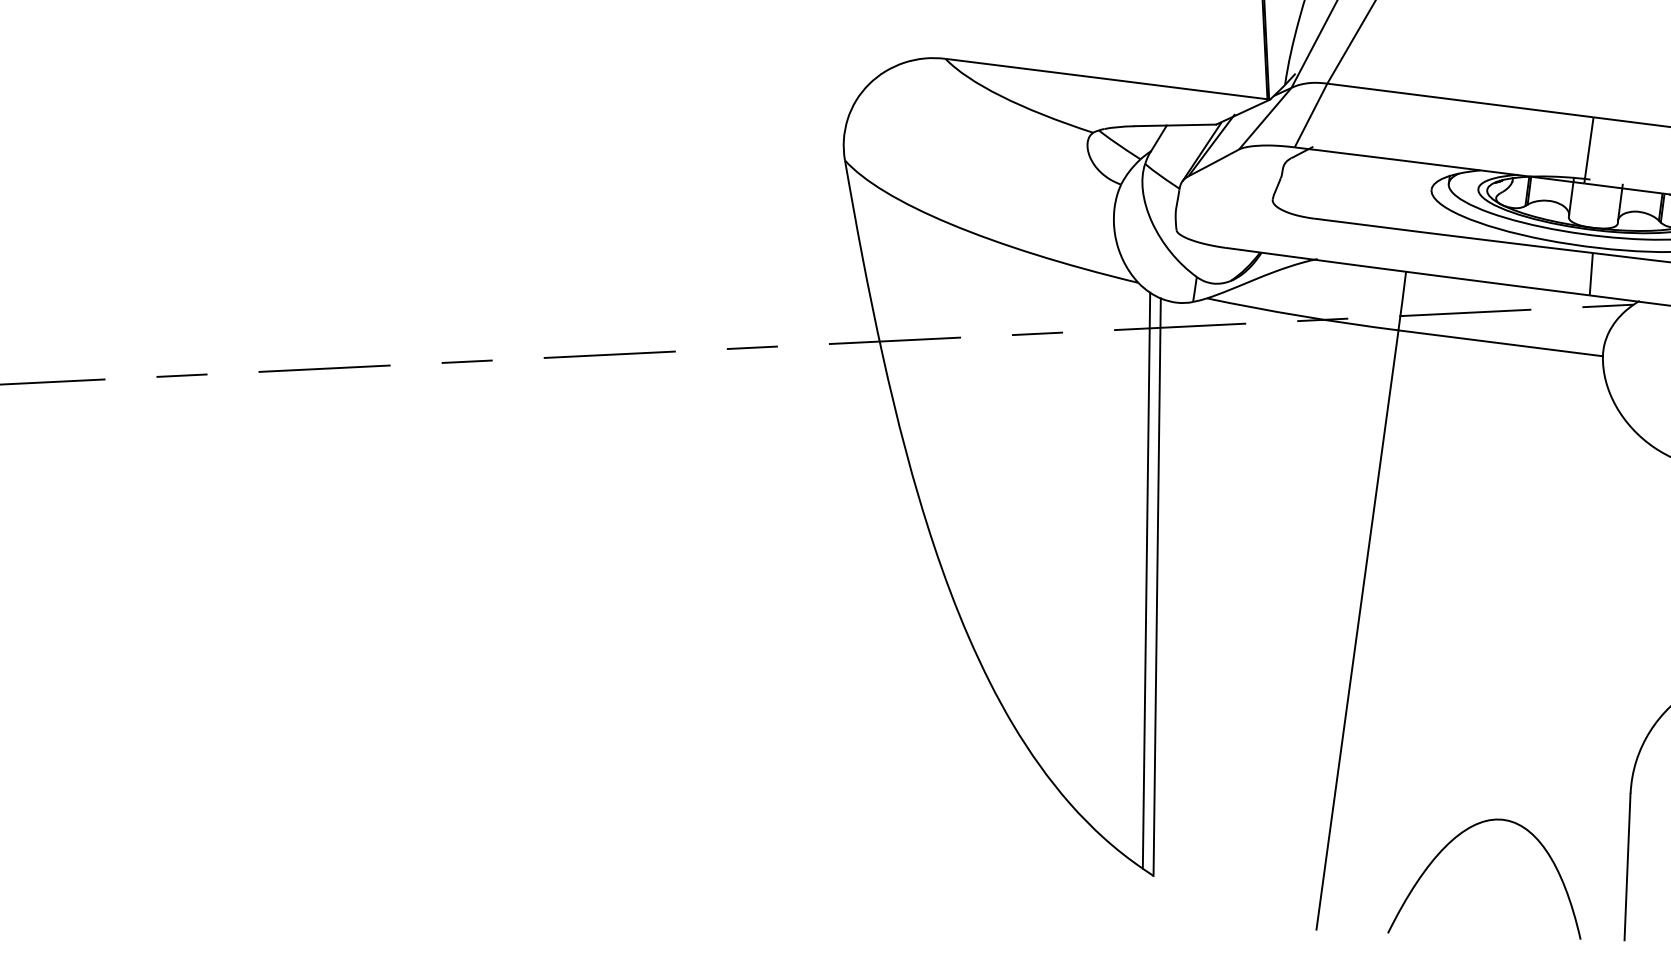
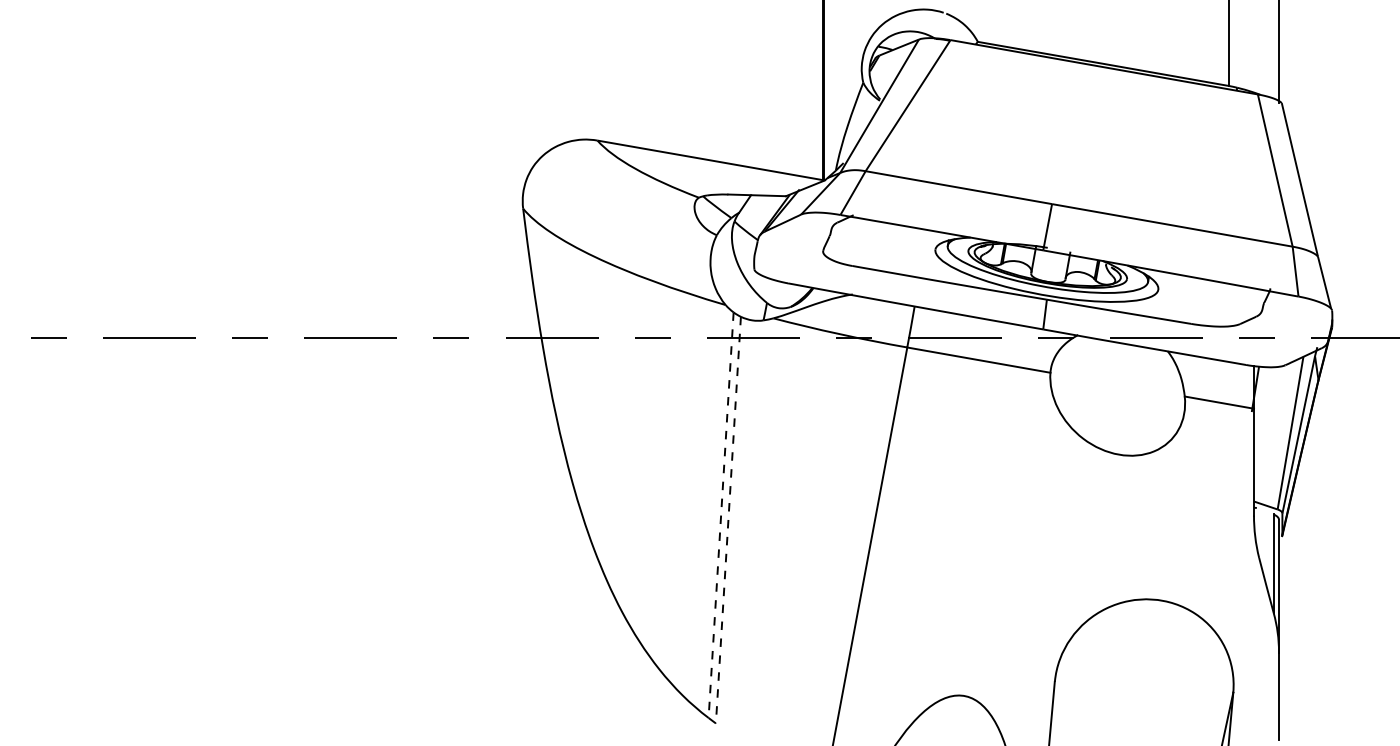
line: (1147, 581) -> (721, 515), solid -> dashed
line: (1157, 587) -> (728, 520), solid -> dashed

